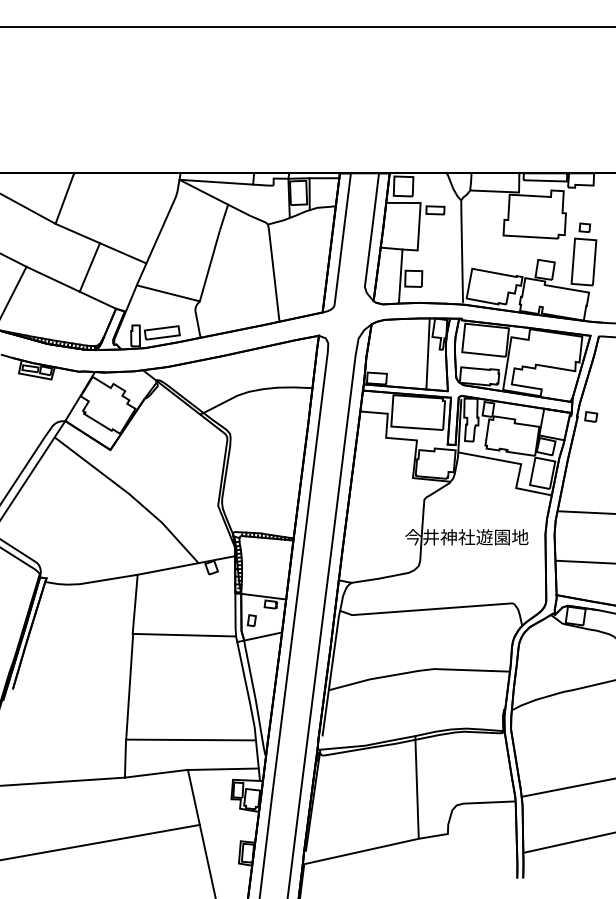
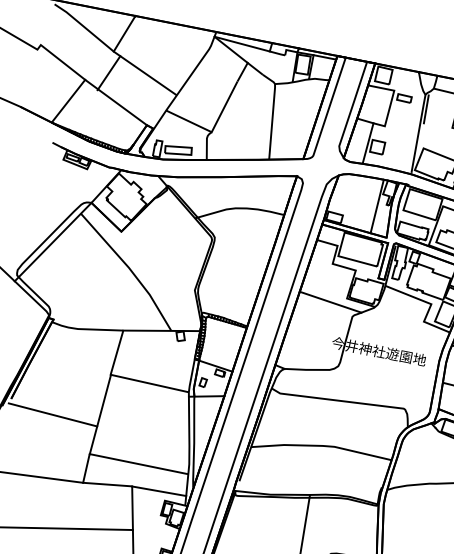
line: (465, 218) -> (426, 109), added
line: (89, 267) -> (108, 73), moved
line: (392, 486) -> (330, 301), added
line: (69, 698) -> (52, 414), added

